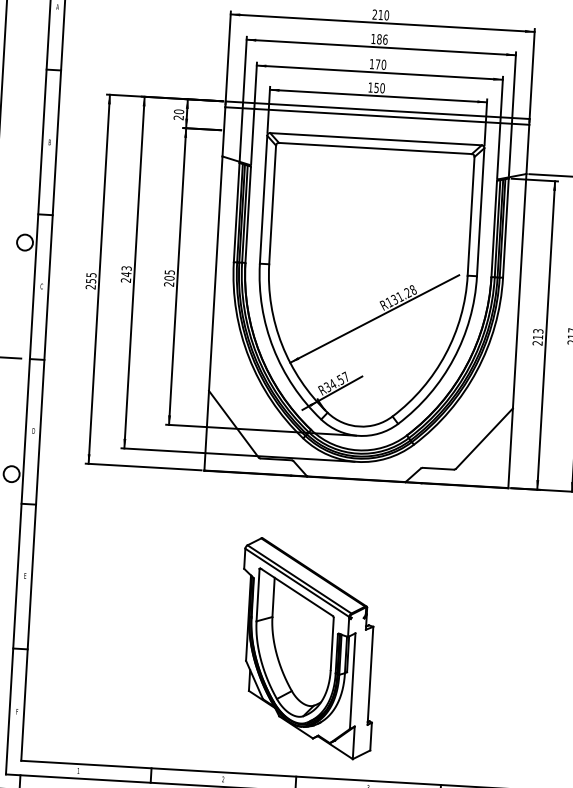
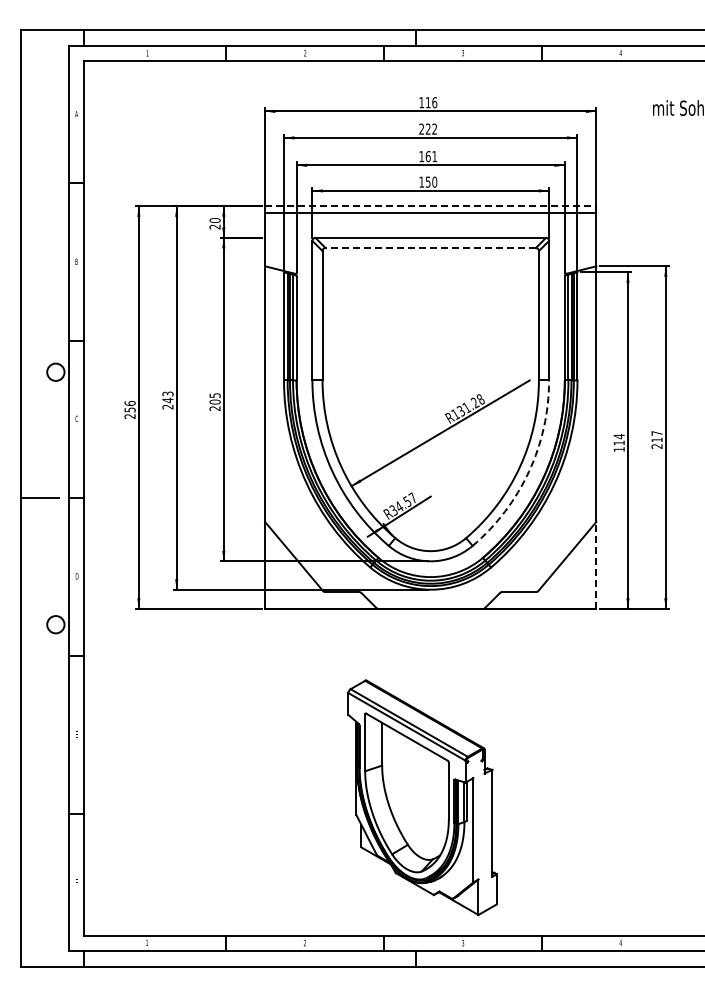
text: (381, 14) -> (428, 102), 210 -> 116
text: (379, 38) -> (428, 128), 186 -> 222
text: (380, 64) -> (431, 156), 170 -> 161
line: (377, 110) -> (430, 206), solid -> dashed
line: (375, 148) -> (430, 248), solid -> dashed
text: (90, 275) -> (129, 403), 255 -> 256
text: (537, 336) -> (618, 442), 213 -> 114
arc: (454, 358) -> (529, 471), solid -> dashed
line: (510, 447) -> (596, 564), solid -> dashed
part: (307, 648) -> (422, 797), moved

